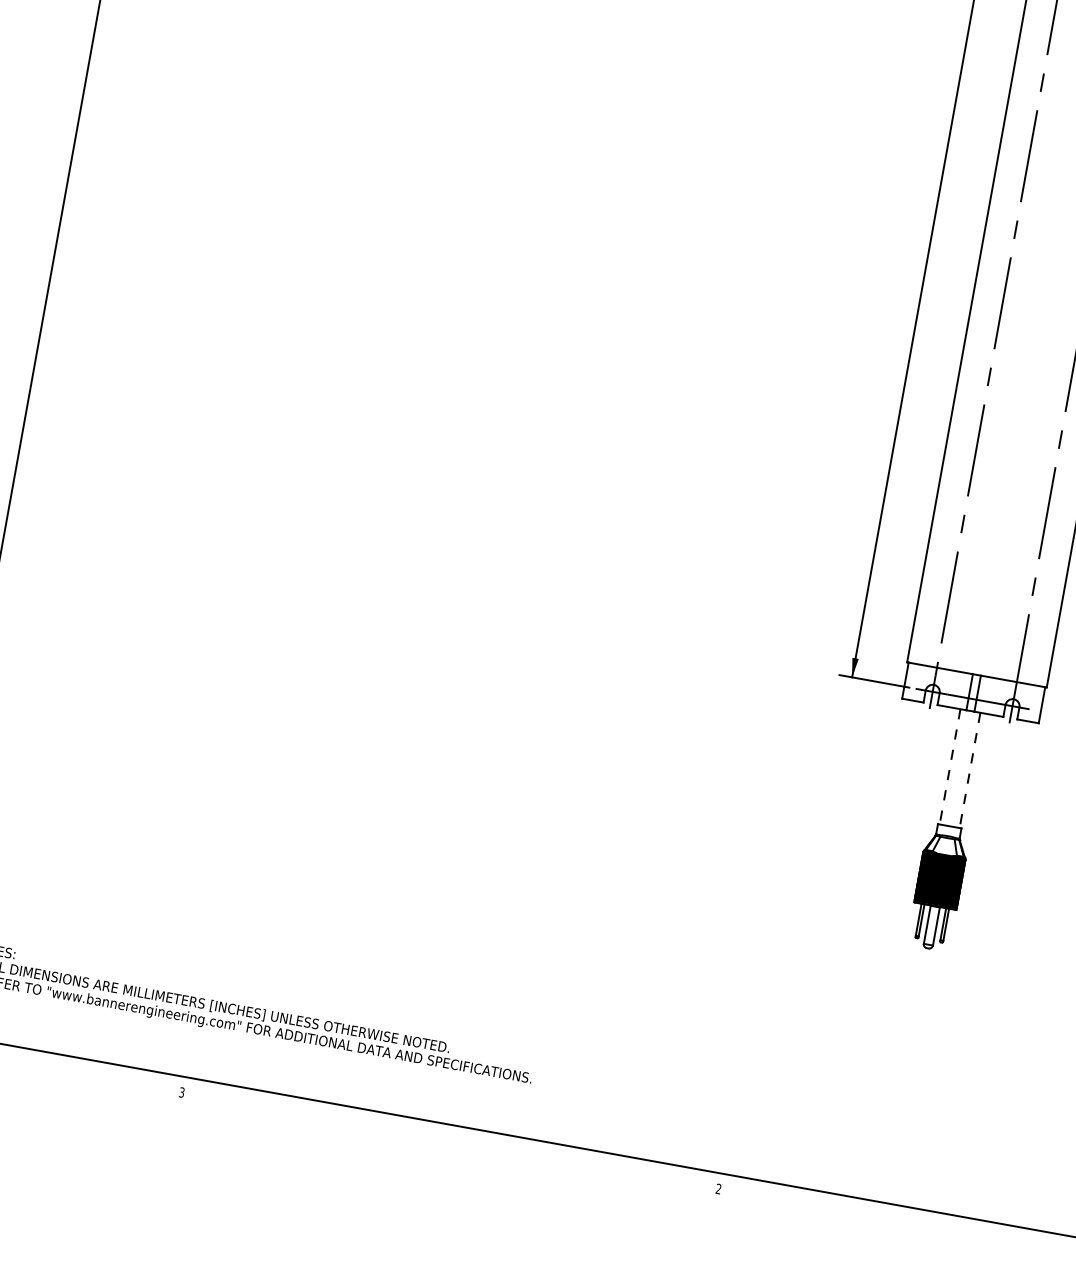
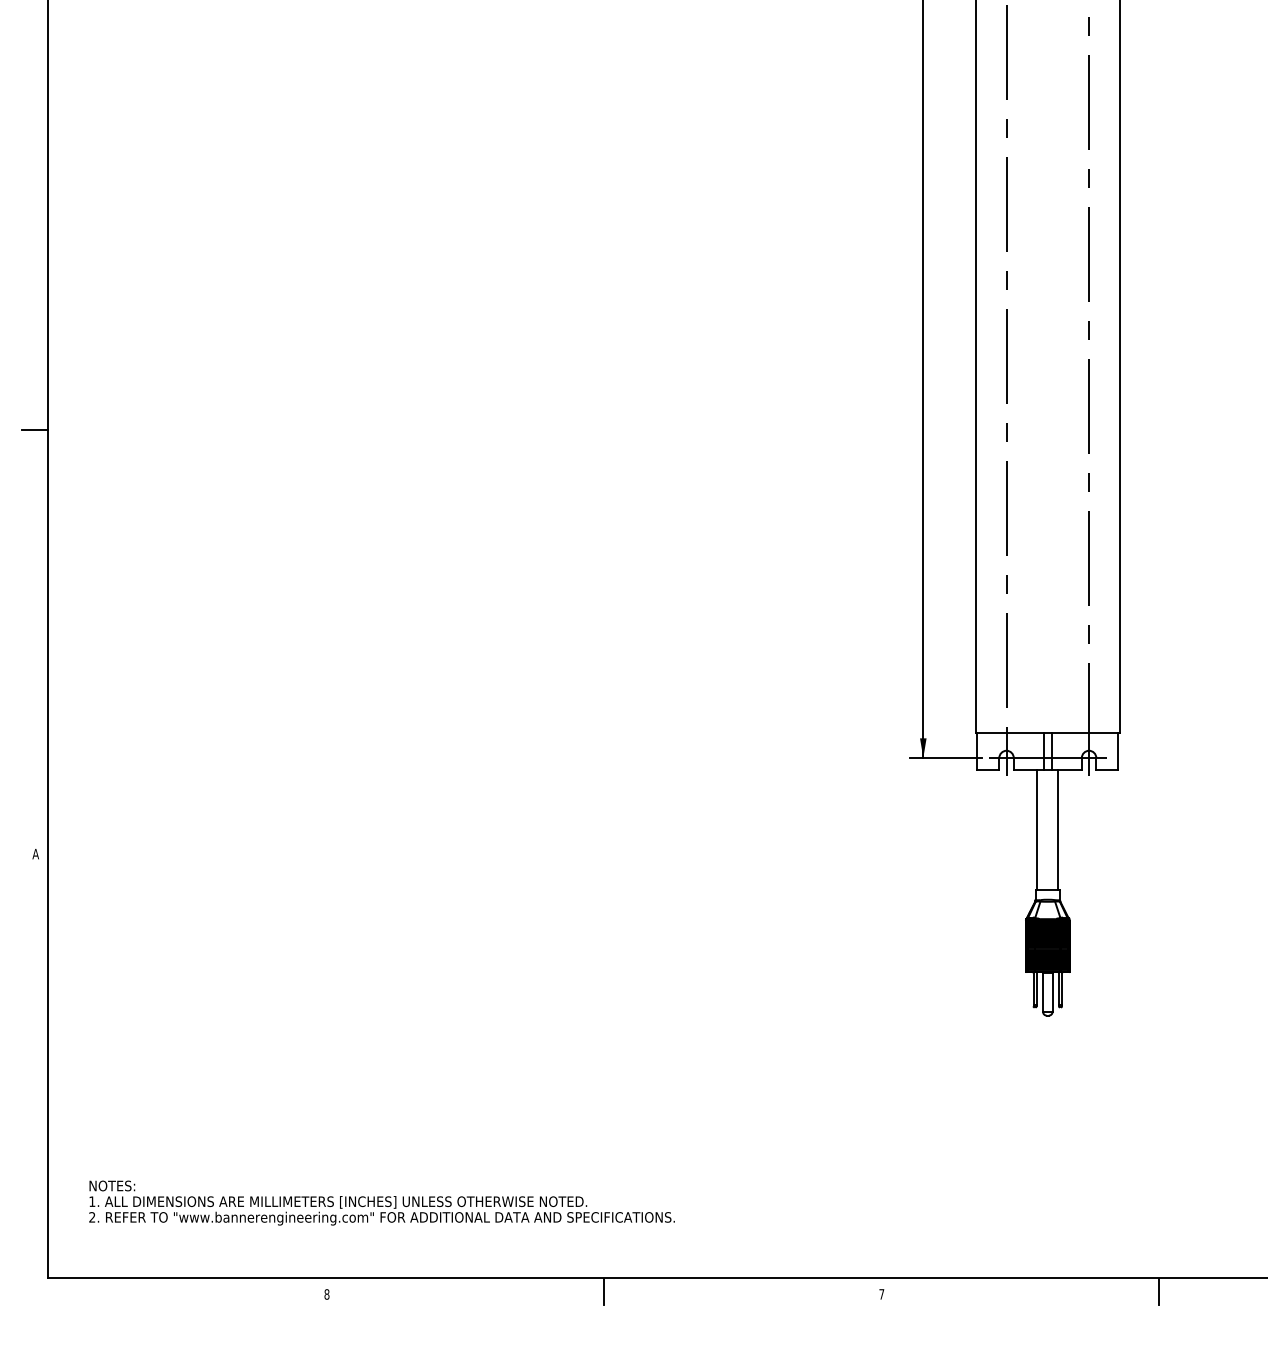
line: (50, 205) -> (35, 429), added
line: (950, 766) -> (1037, 829), dashed -> solid
line: (970, 770) -> (1058, 829), dashed -> solid
text: (181, 1092) -> (326, 1294), 3 -> 8
line: (450, 1138) -> (604, 1292), added
text: (718, 1189) -> (881, 1294), 2 -> 7
line: (987, 1234) -> (1159, 1291), added

